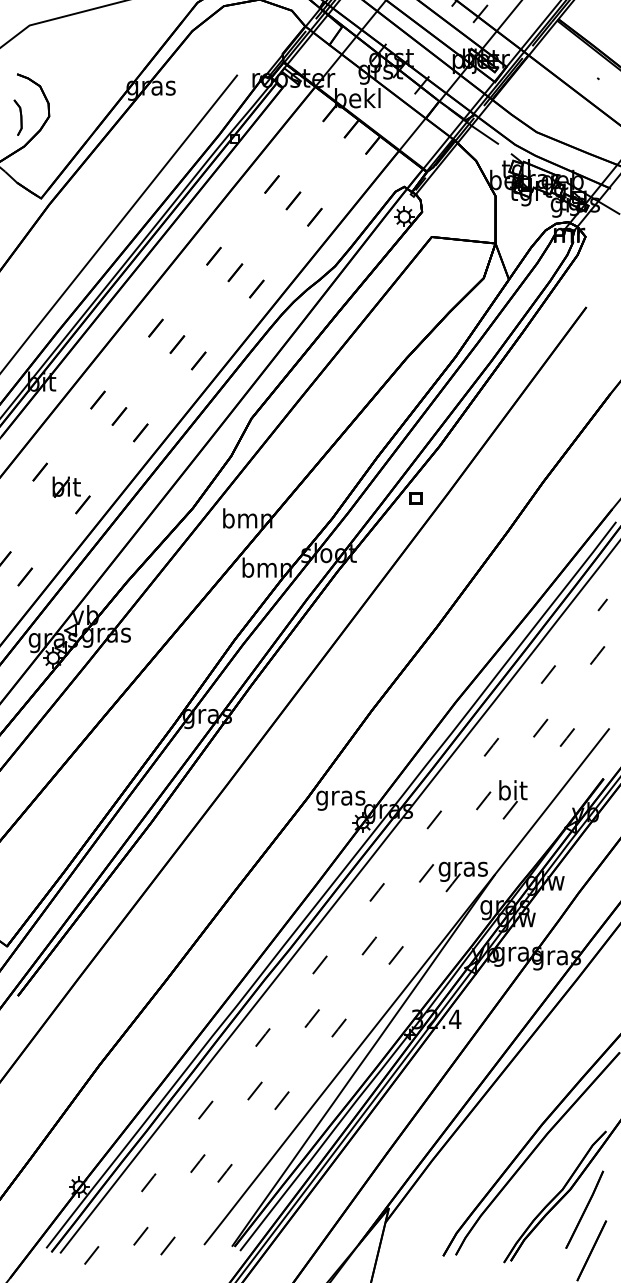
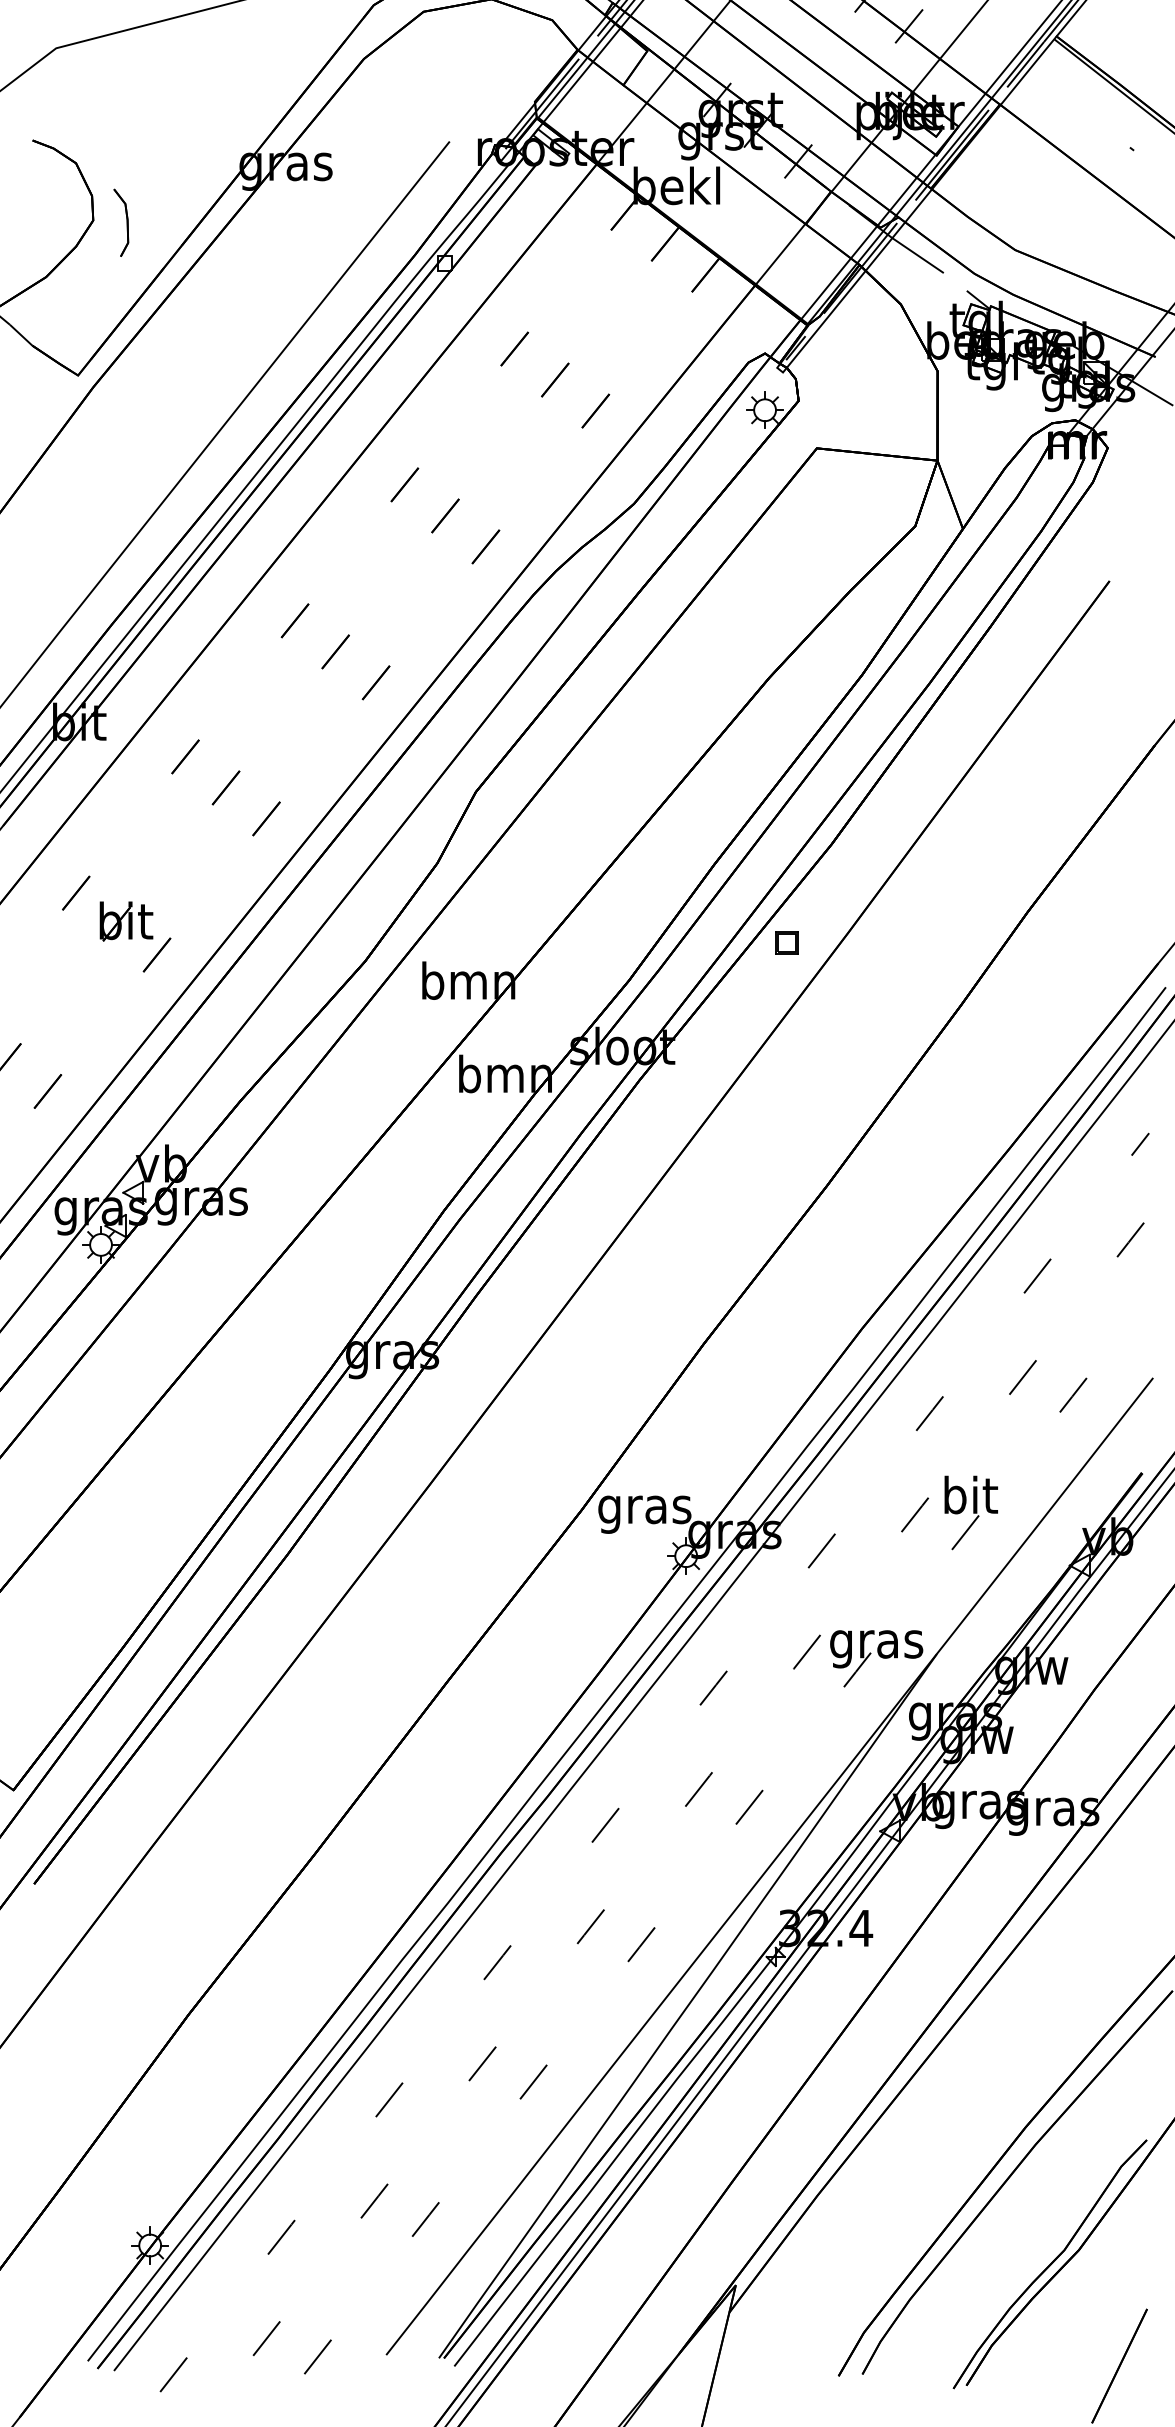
part: (17, 117) -> (120, 222), moved
line: (584, 1209) -> (1105, 2287), removed

